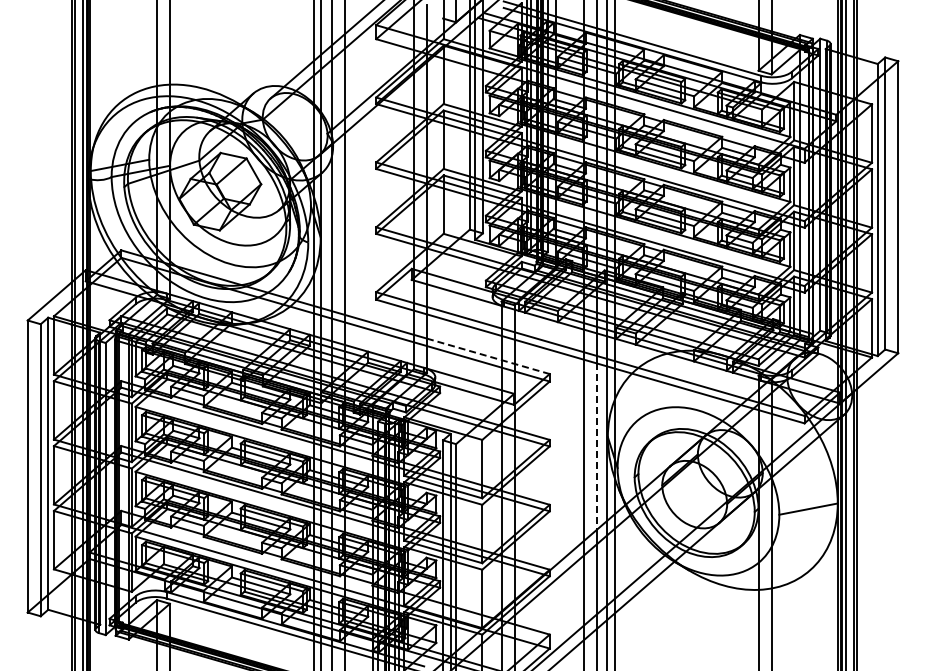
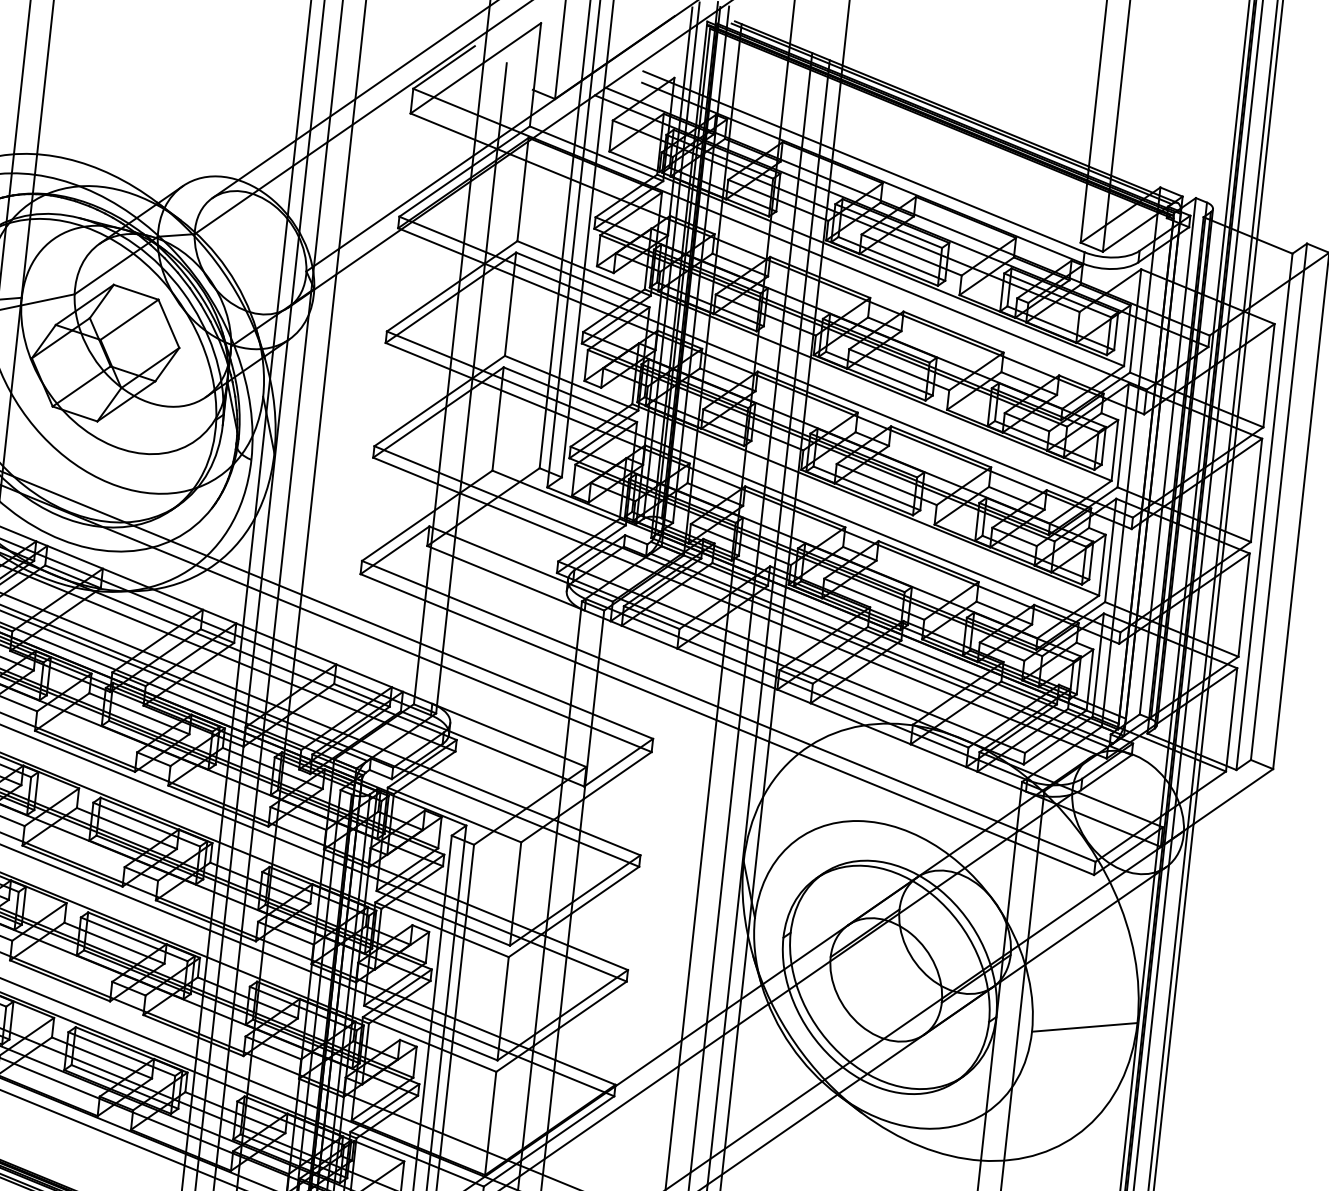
line: (488, 356) -> (548, 696), dashed -> solid
line: (597, 447) -> (723, 877), dashed -> solid

